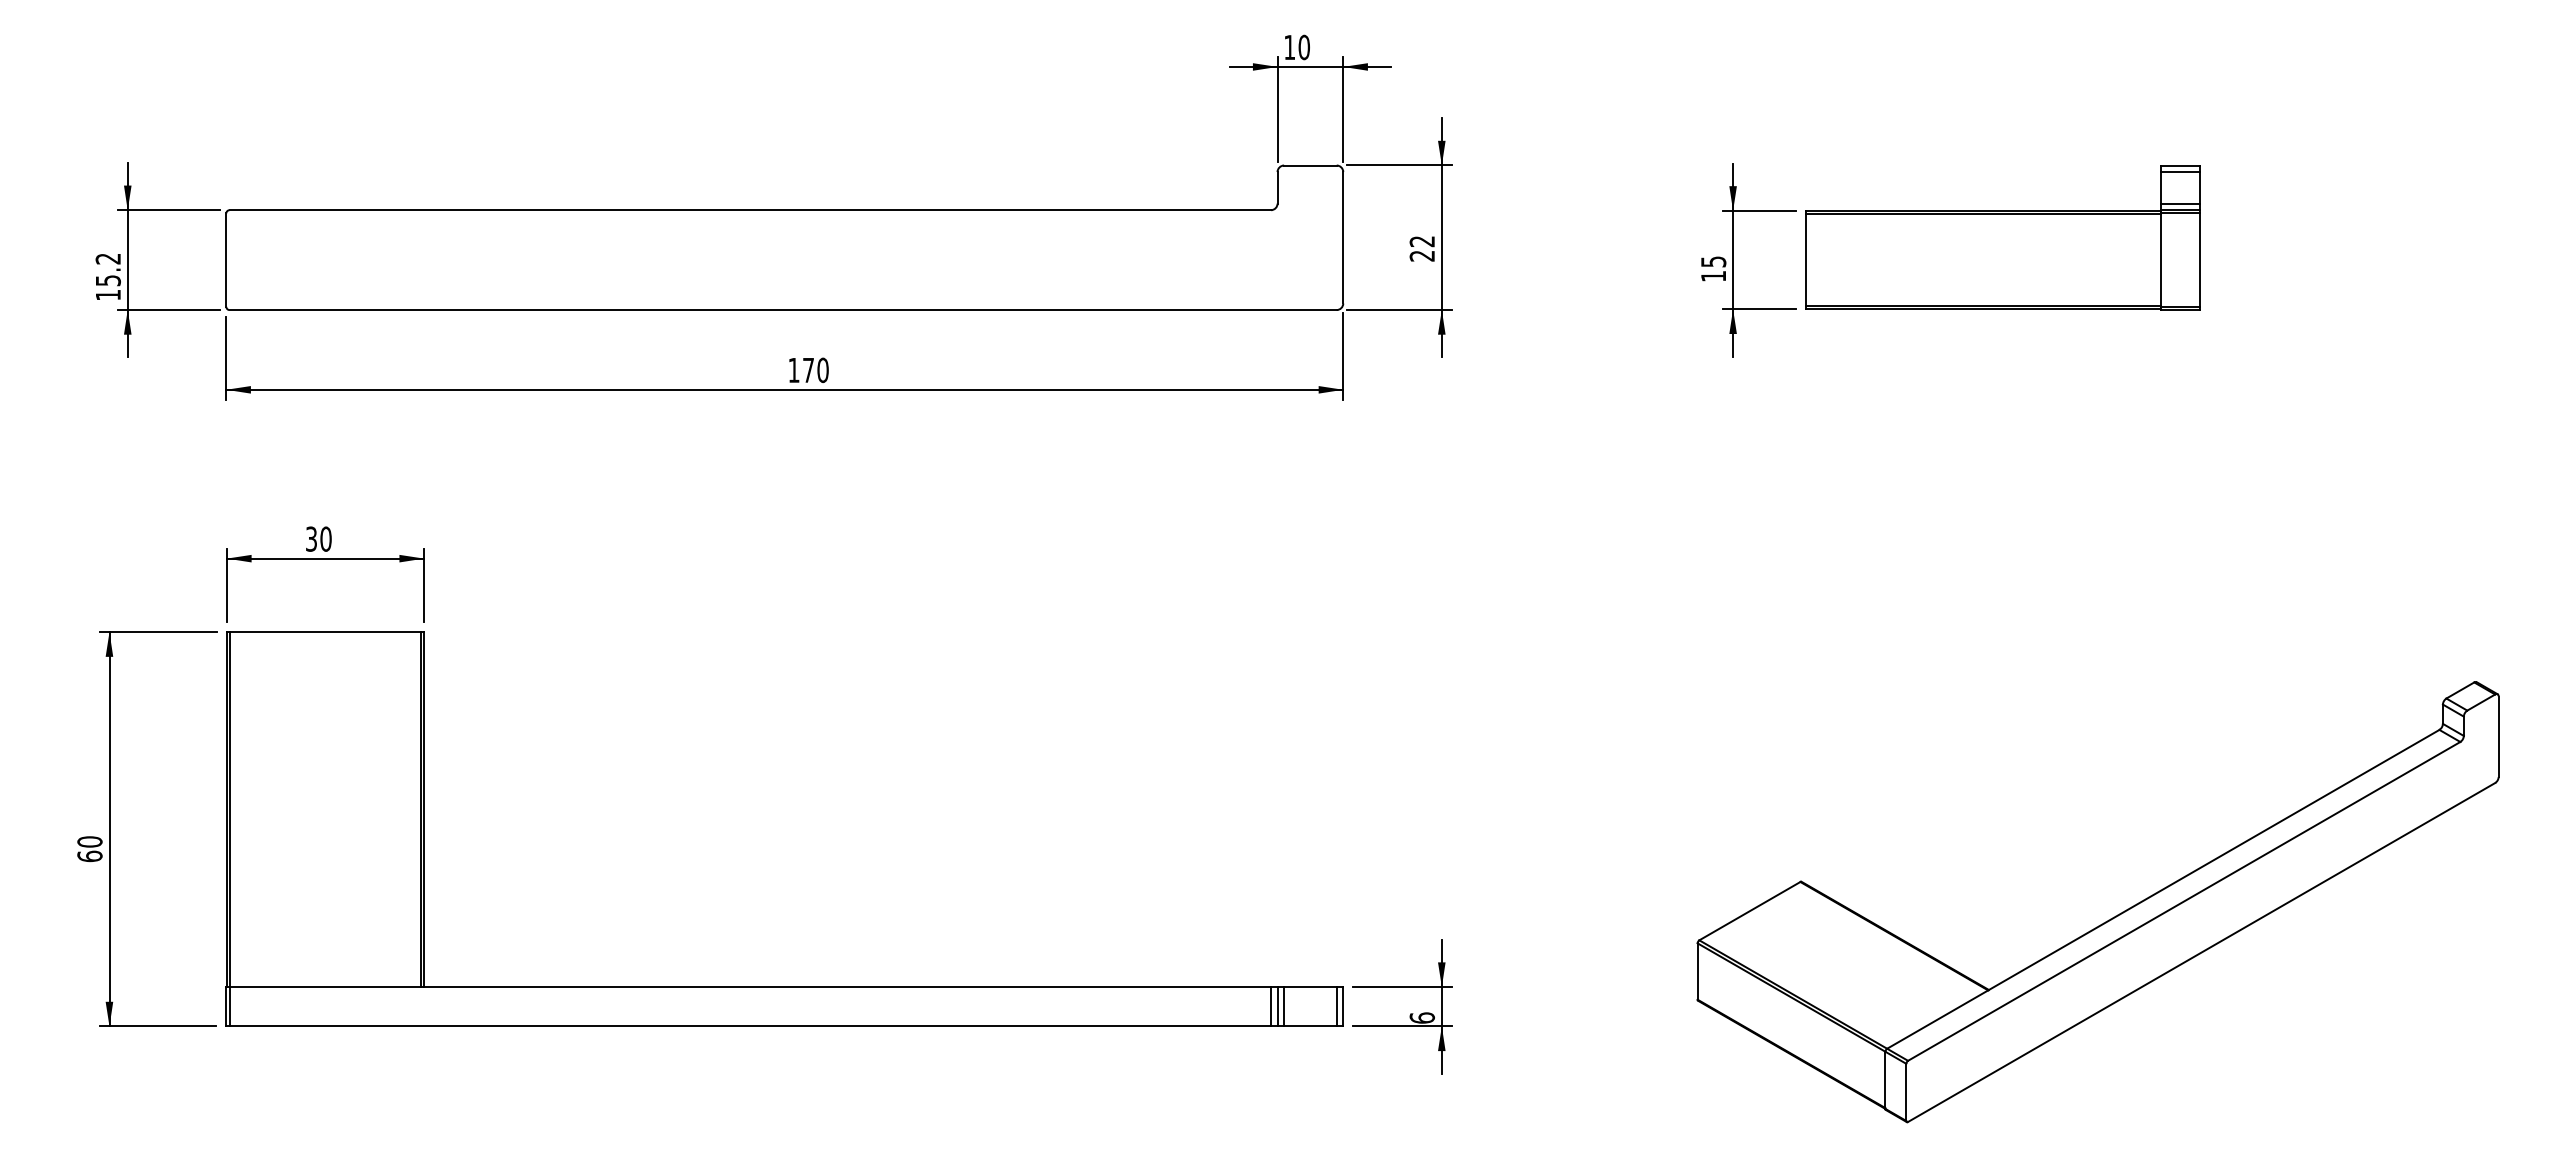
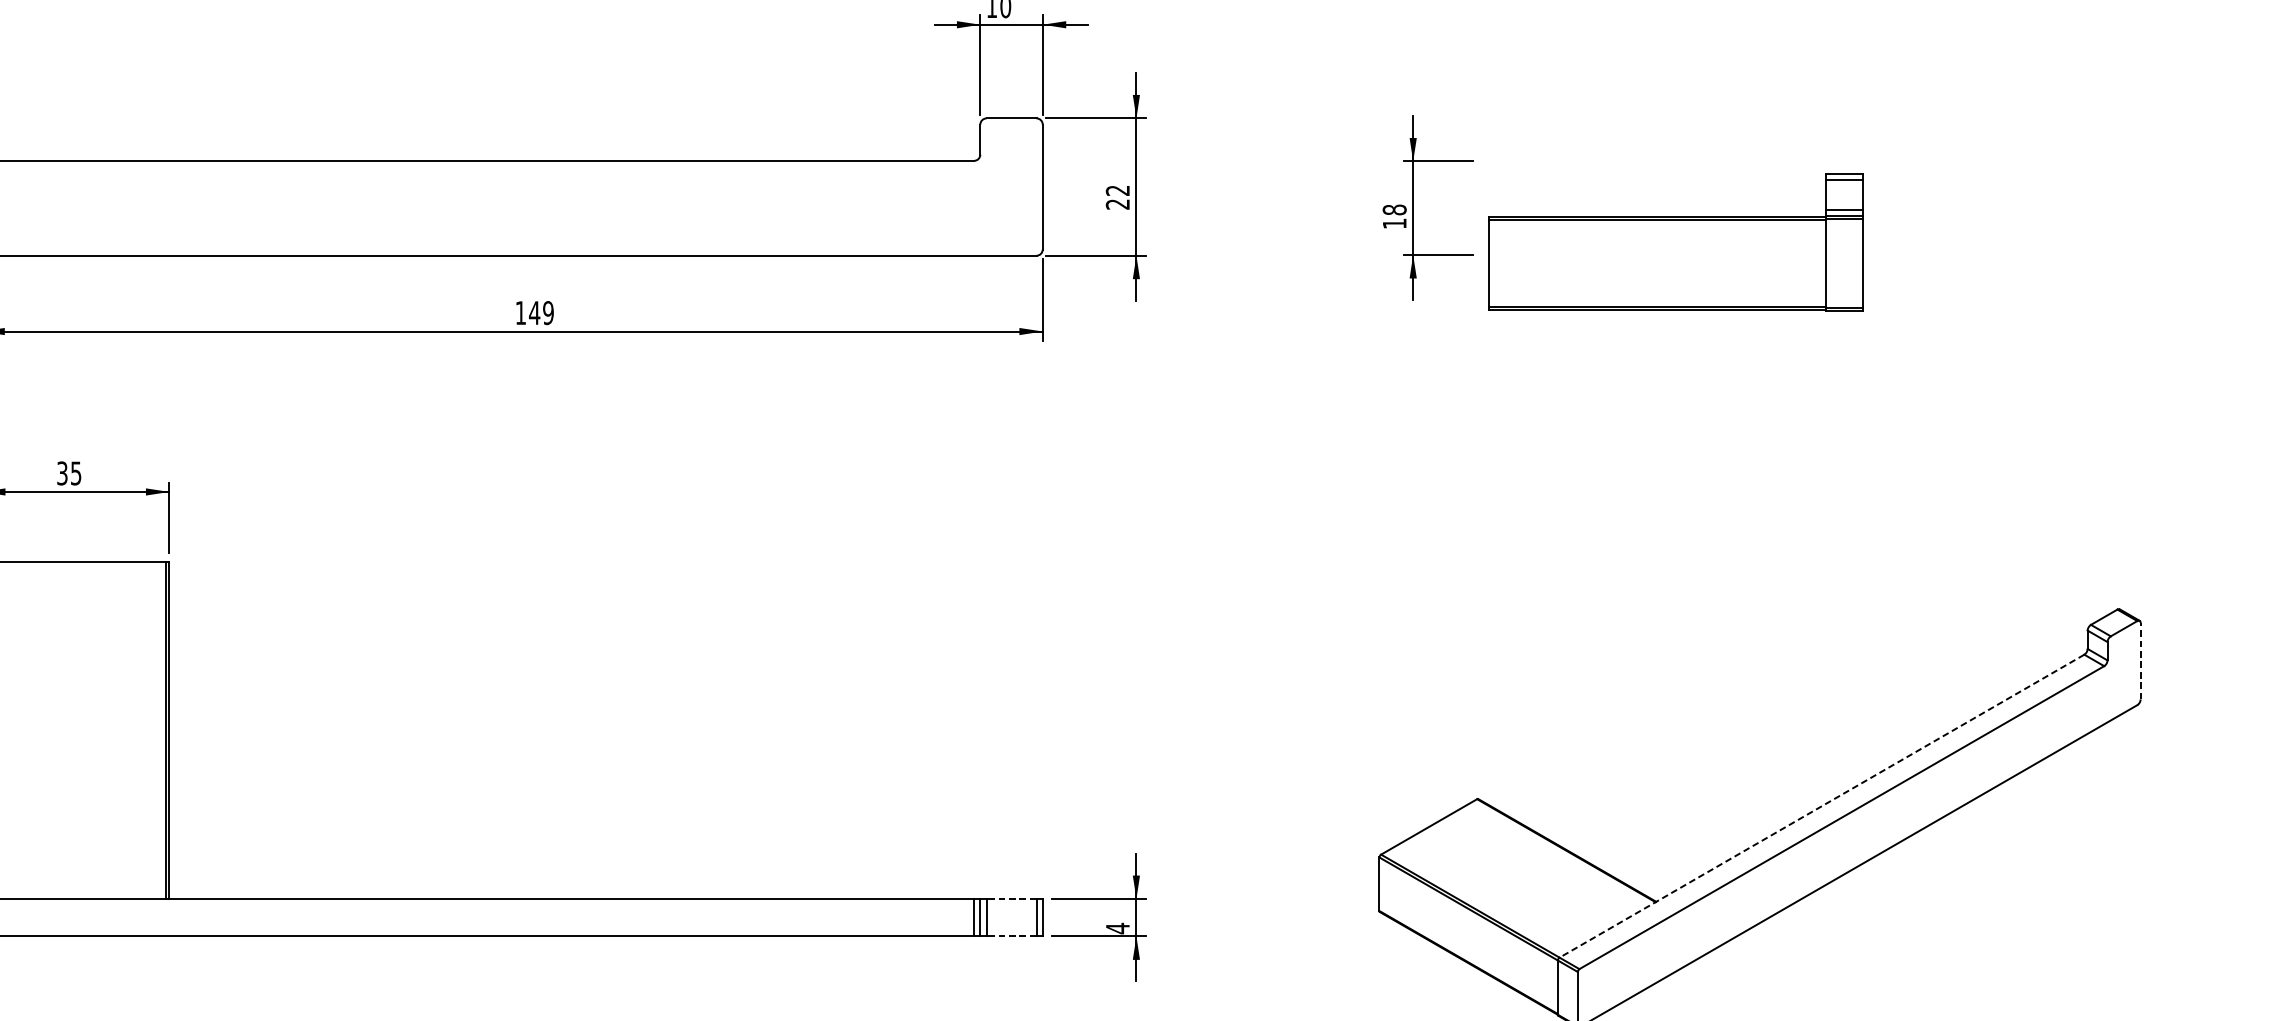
part: (2002, 237) -> (1675, 241), moved
text: (1713, 261) -> (1394, 209), 15 -> 18
text: (815, 370) -> (541, 313), 170 -> 149
text: (325, 538) -> (75, 472), 30 -> 35
line: (2498, 736) -> (2140, 660), solid -> dashed
line: (2163, 889) -> (1822, 806), solid -> dashed
line: (1309, 986) -> (1010, 898), solid -> dashed
text: (1422, 1018) -> (1118, 928), 6 -> 4
line: (1309, 1026) -> (1010, 936), solid -> dashed

